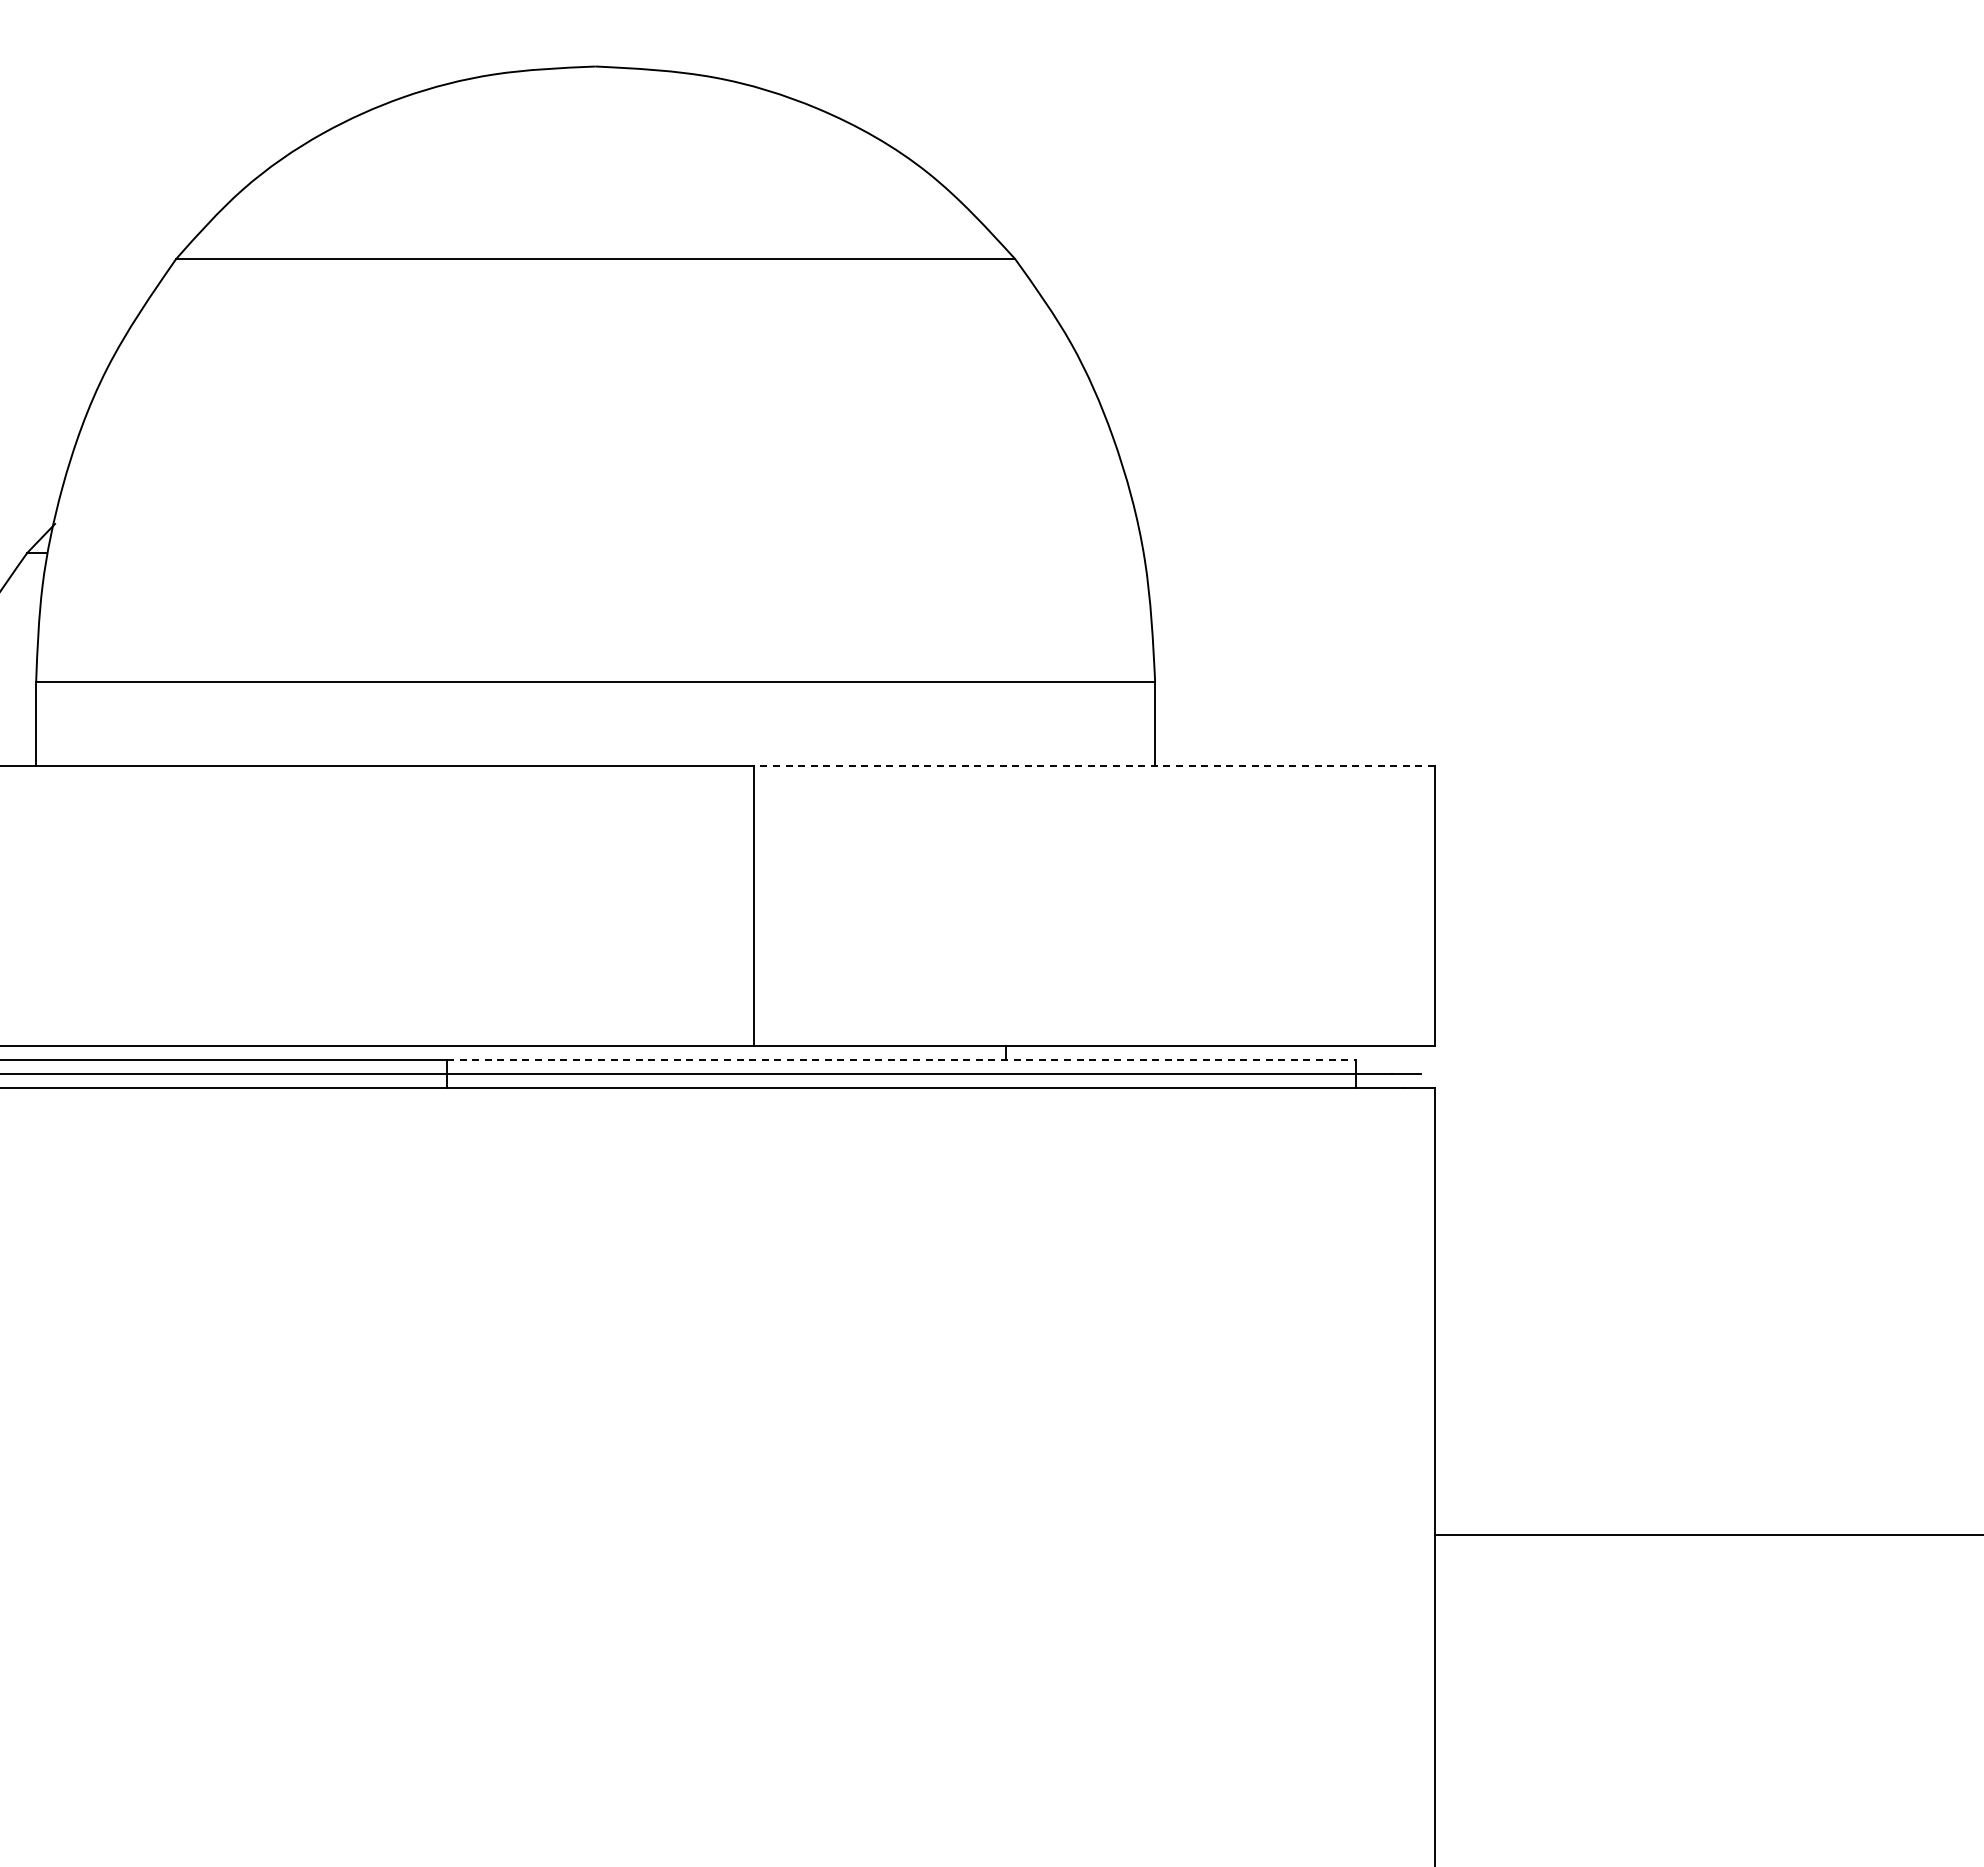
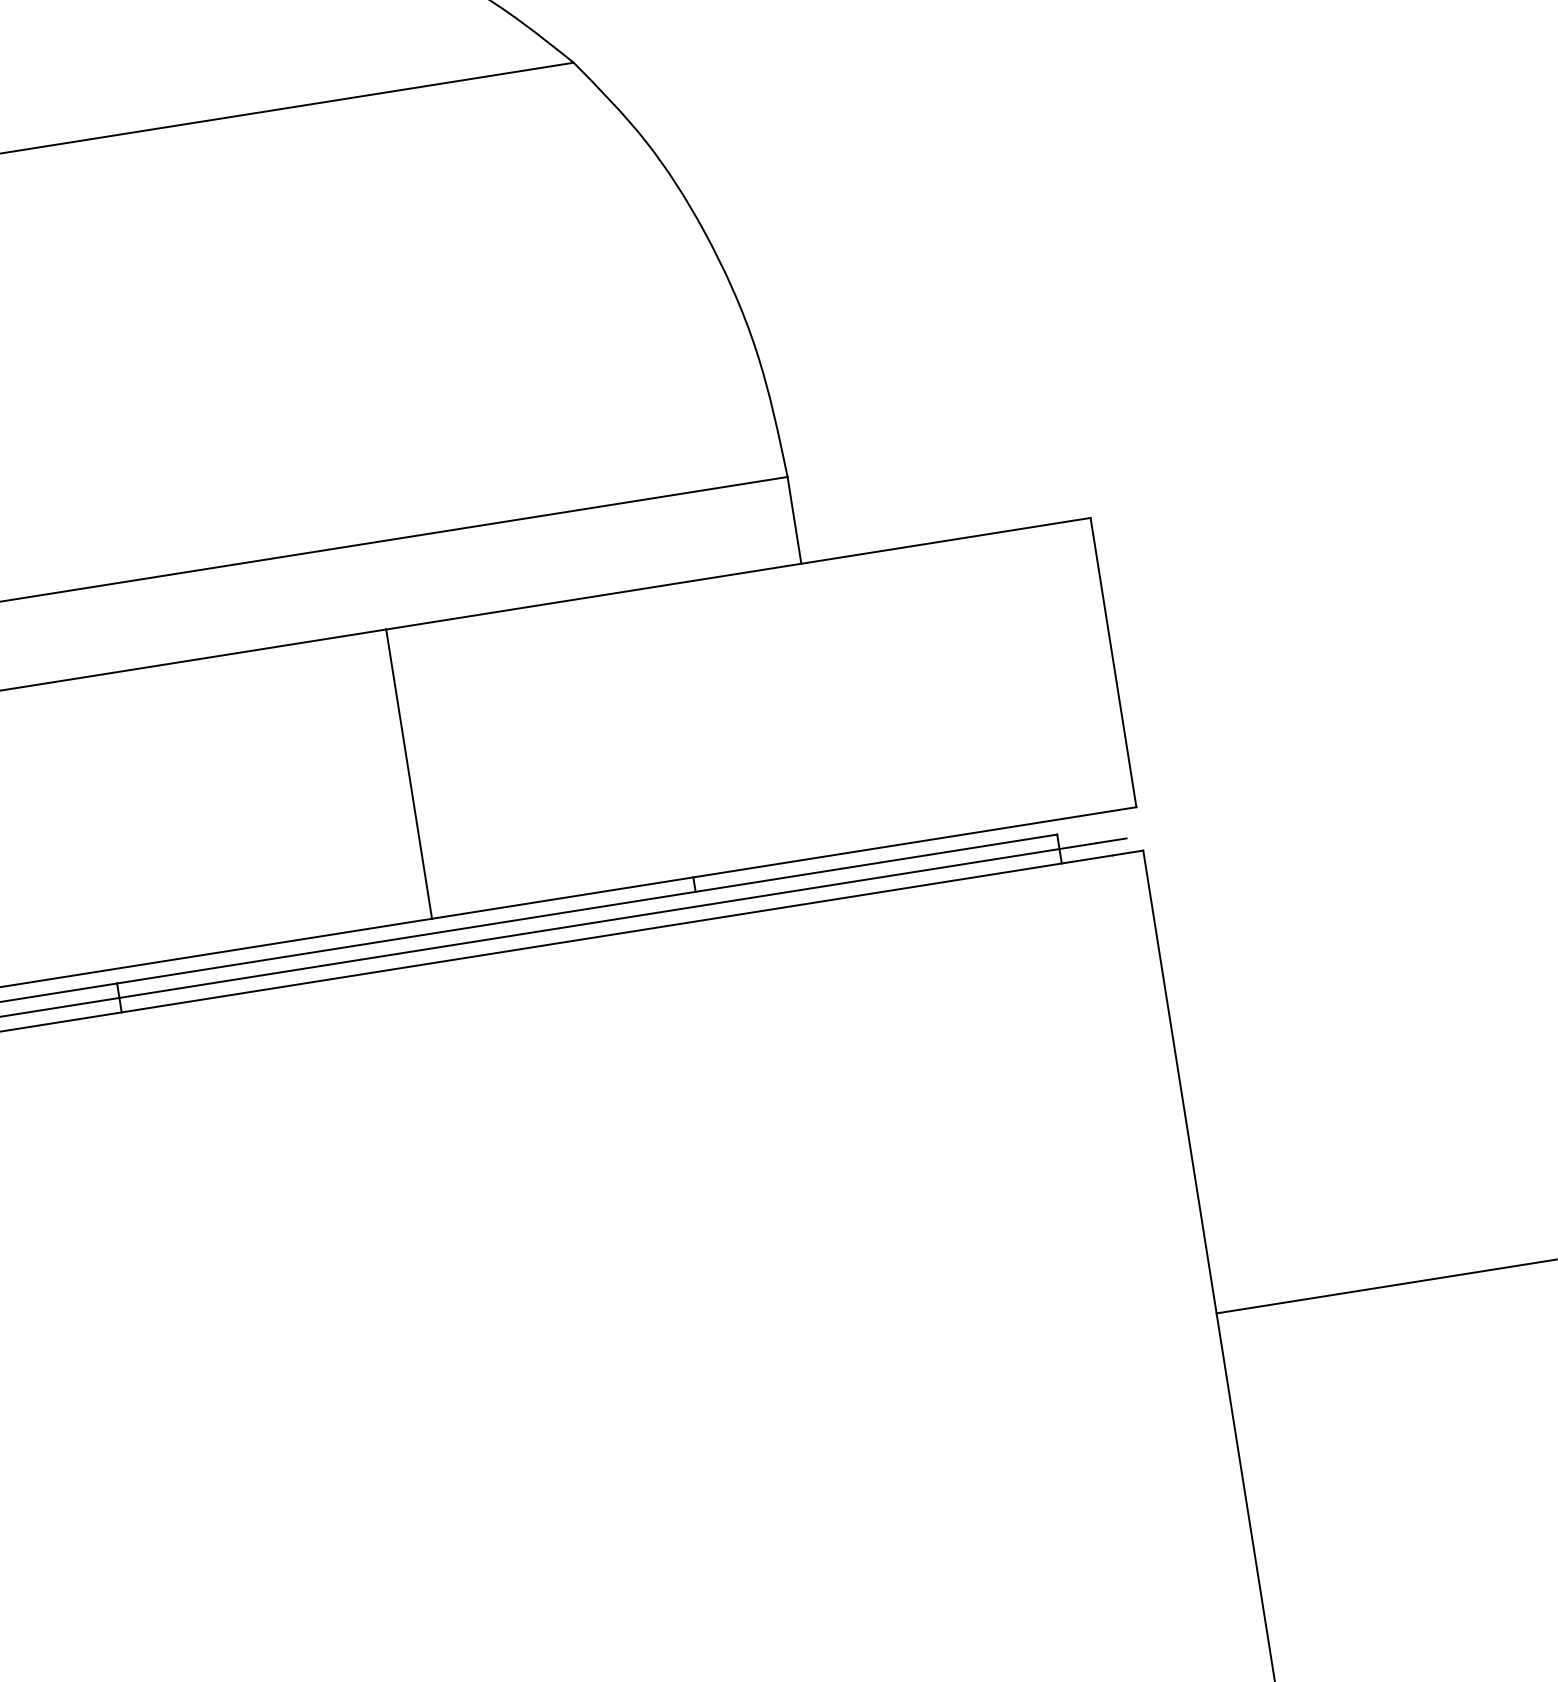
line: (1094, 765) -> (738, 573), dashed -> solid
line: (901, 1059) -> (587, 908), dashed -> solid

